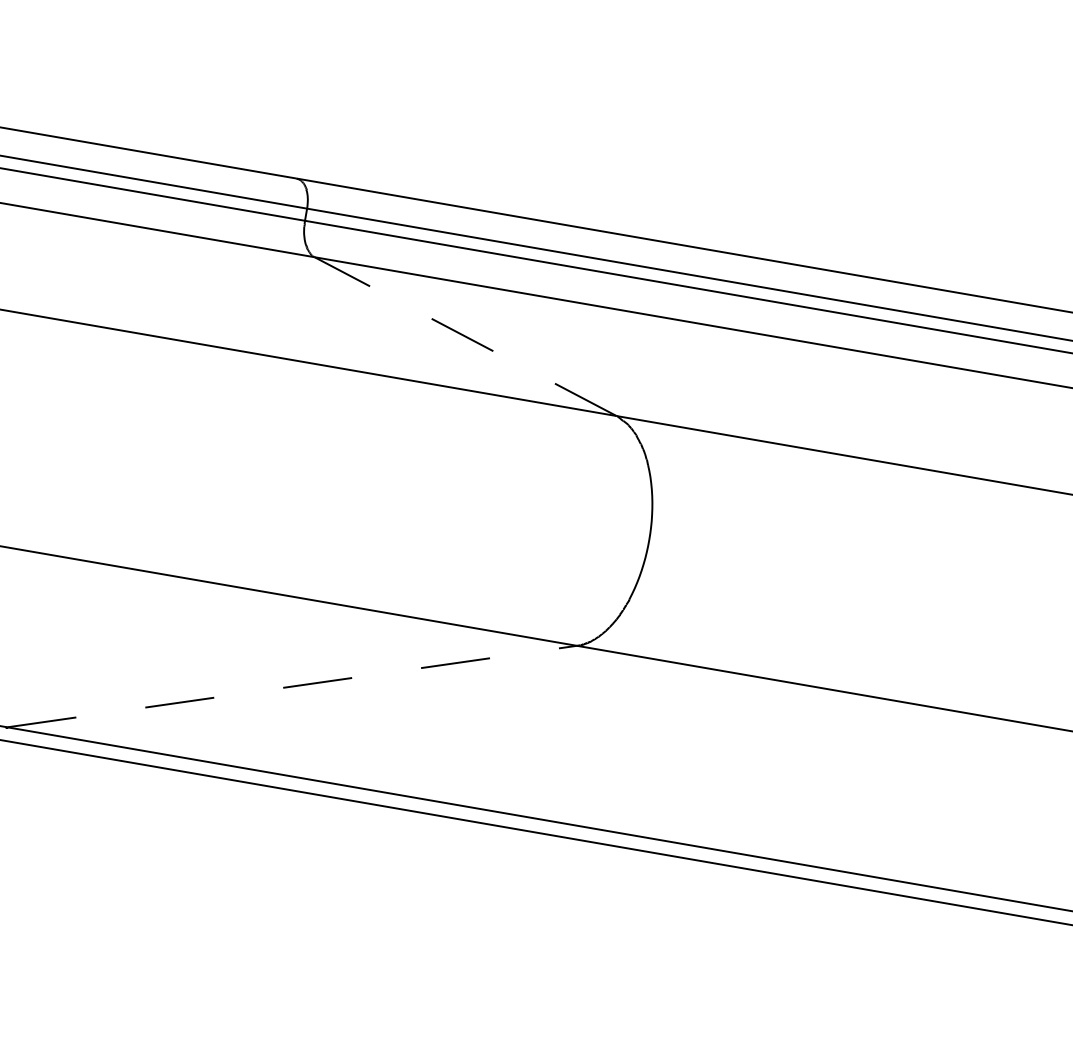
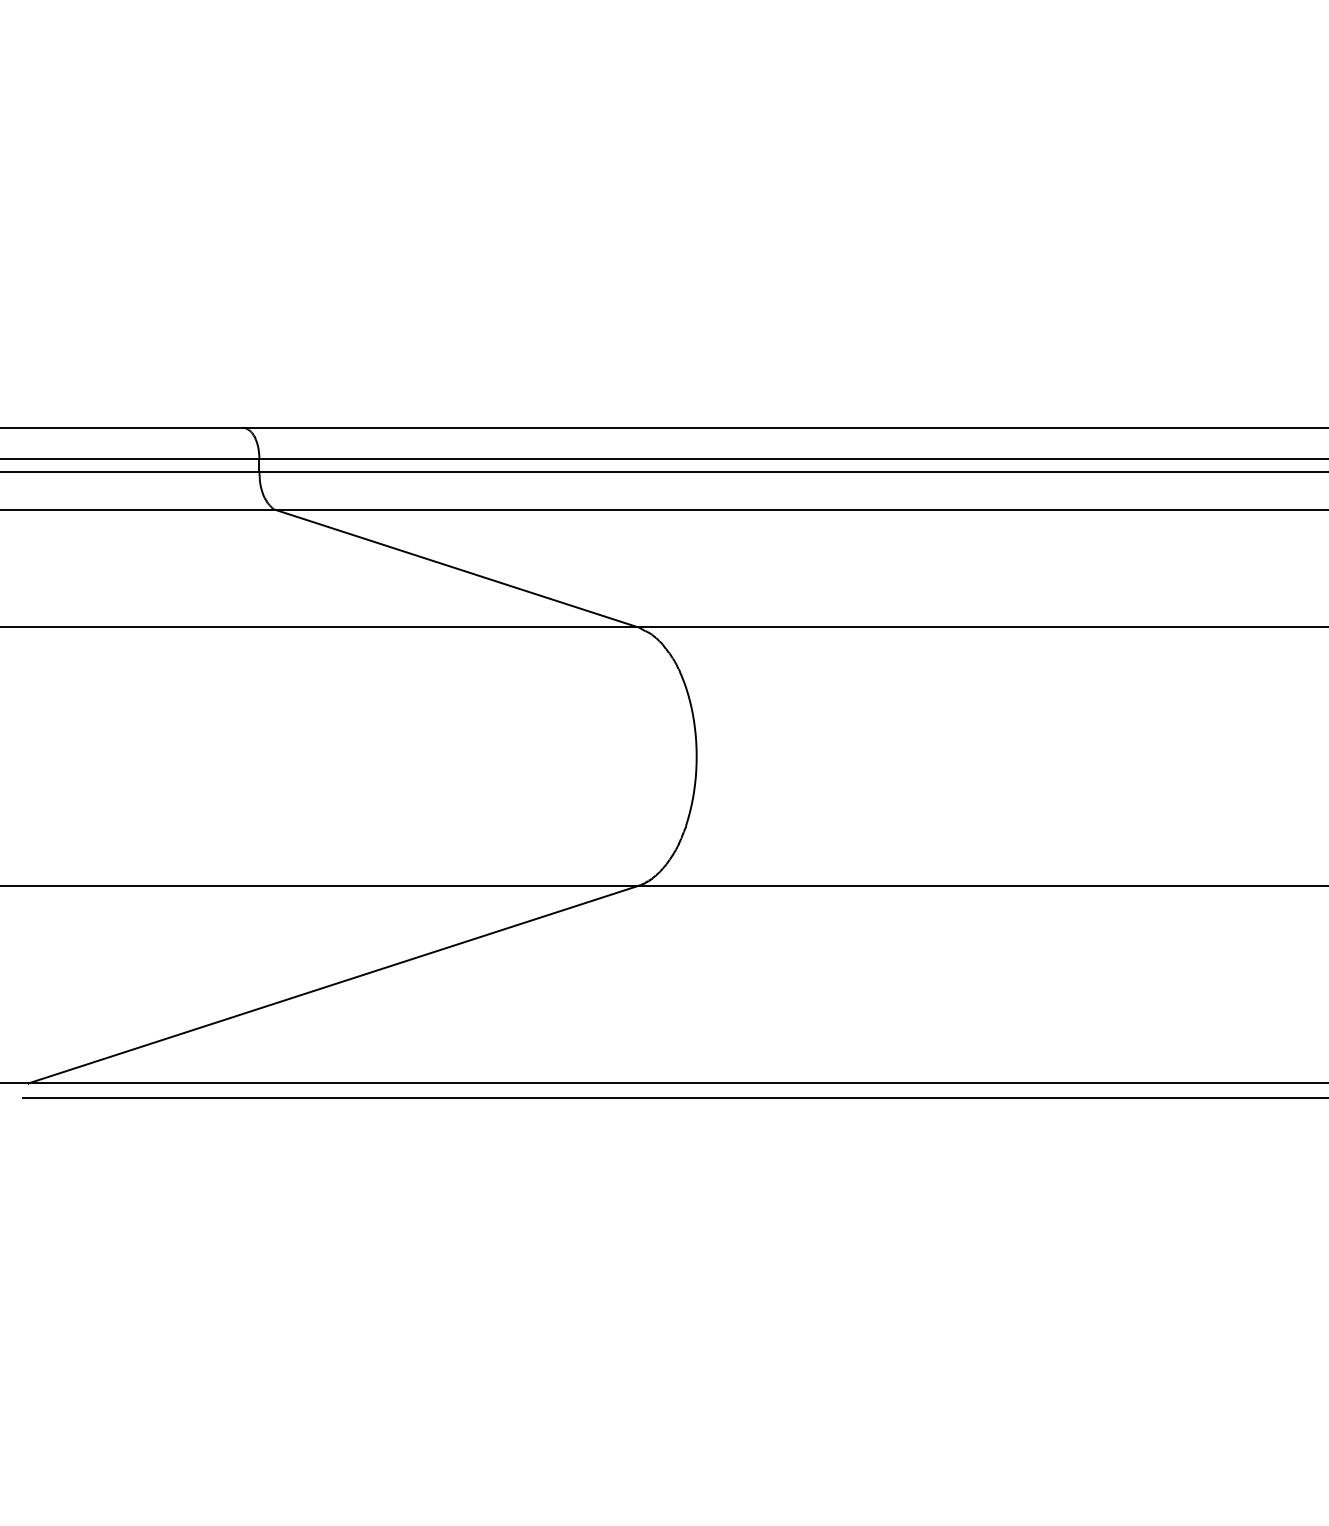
line: (465, 336) -> (457, 568), dashed -> solid
line: (292, 686) -> (333, 984), dashed -> solid

